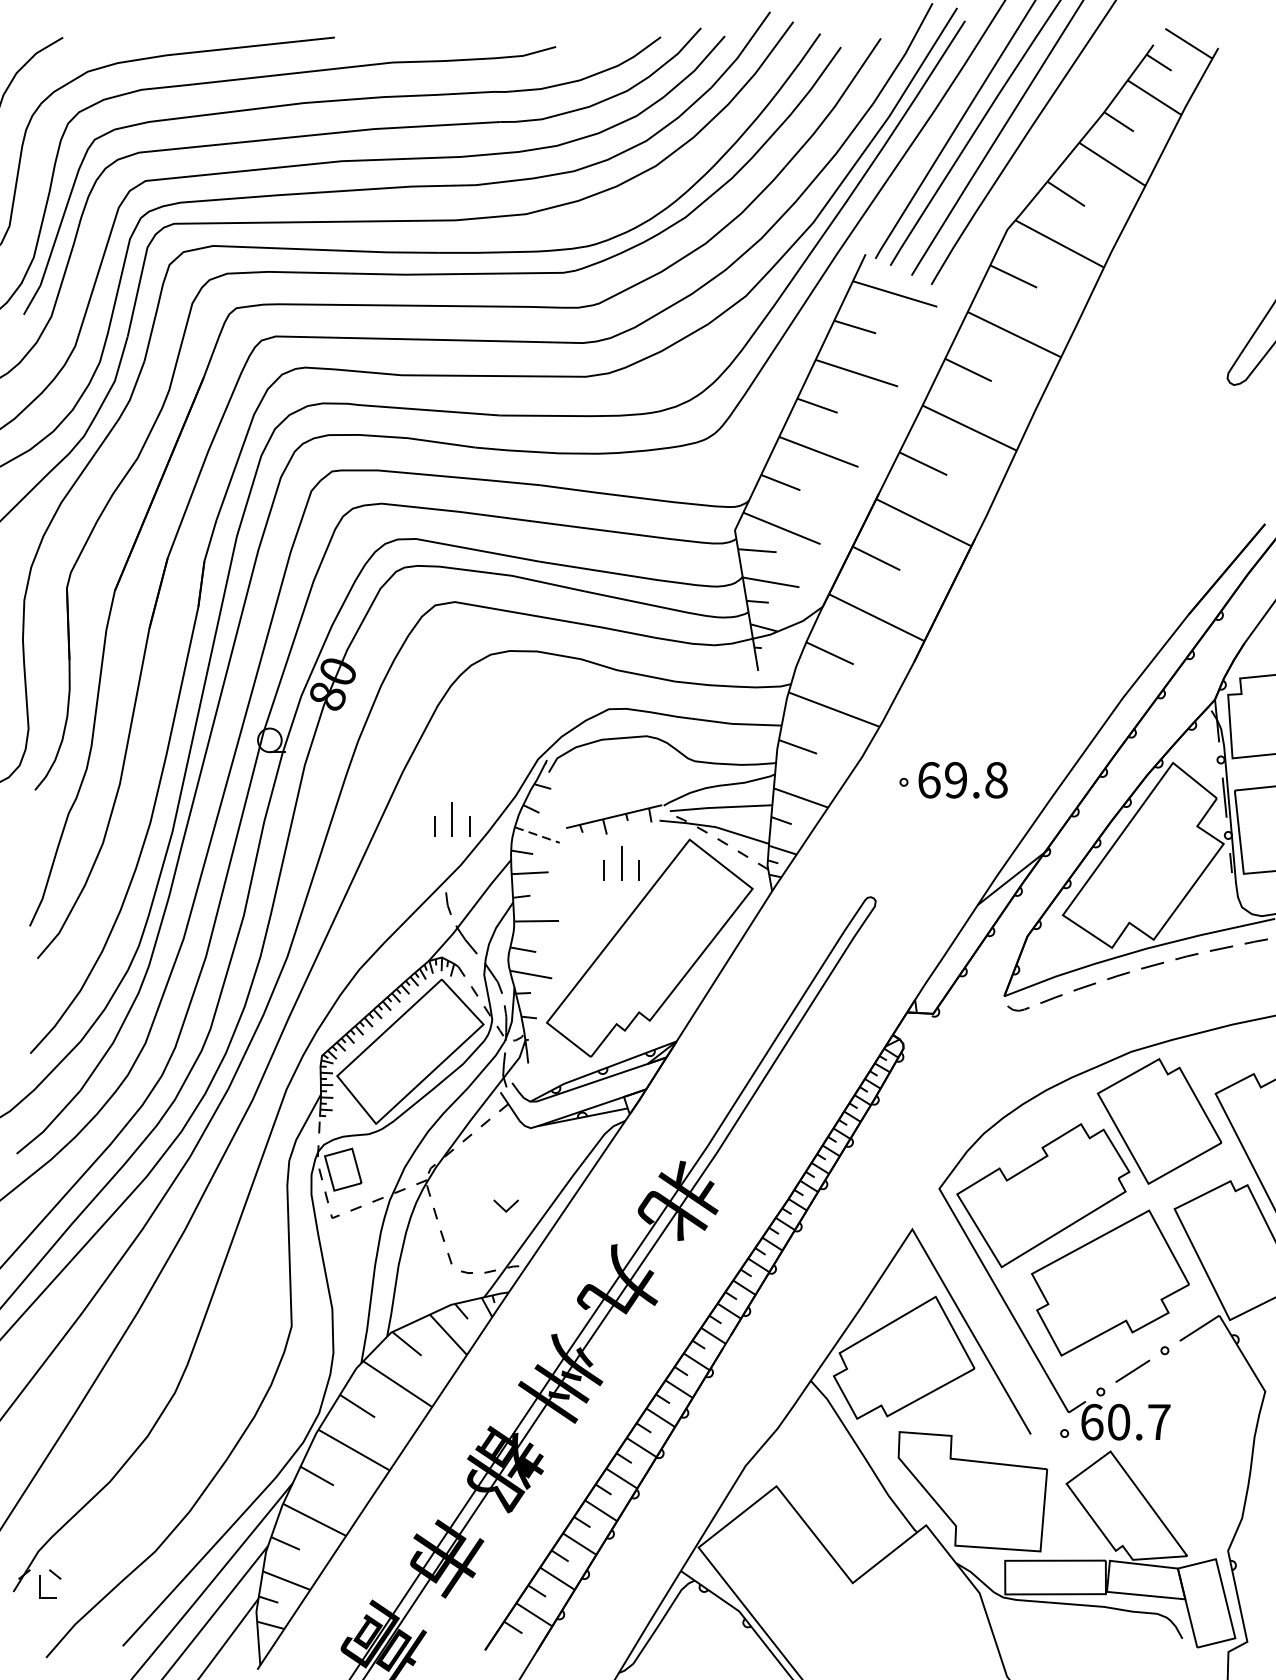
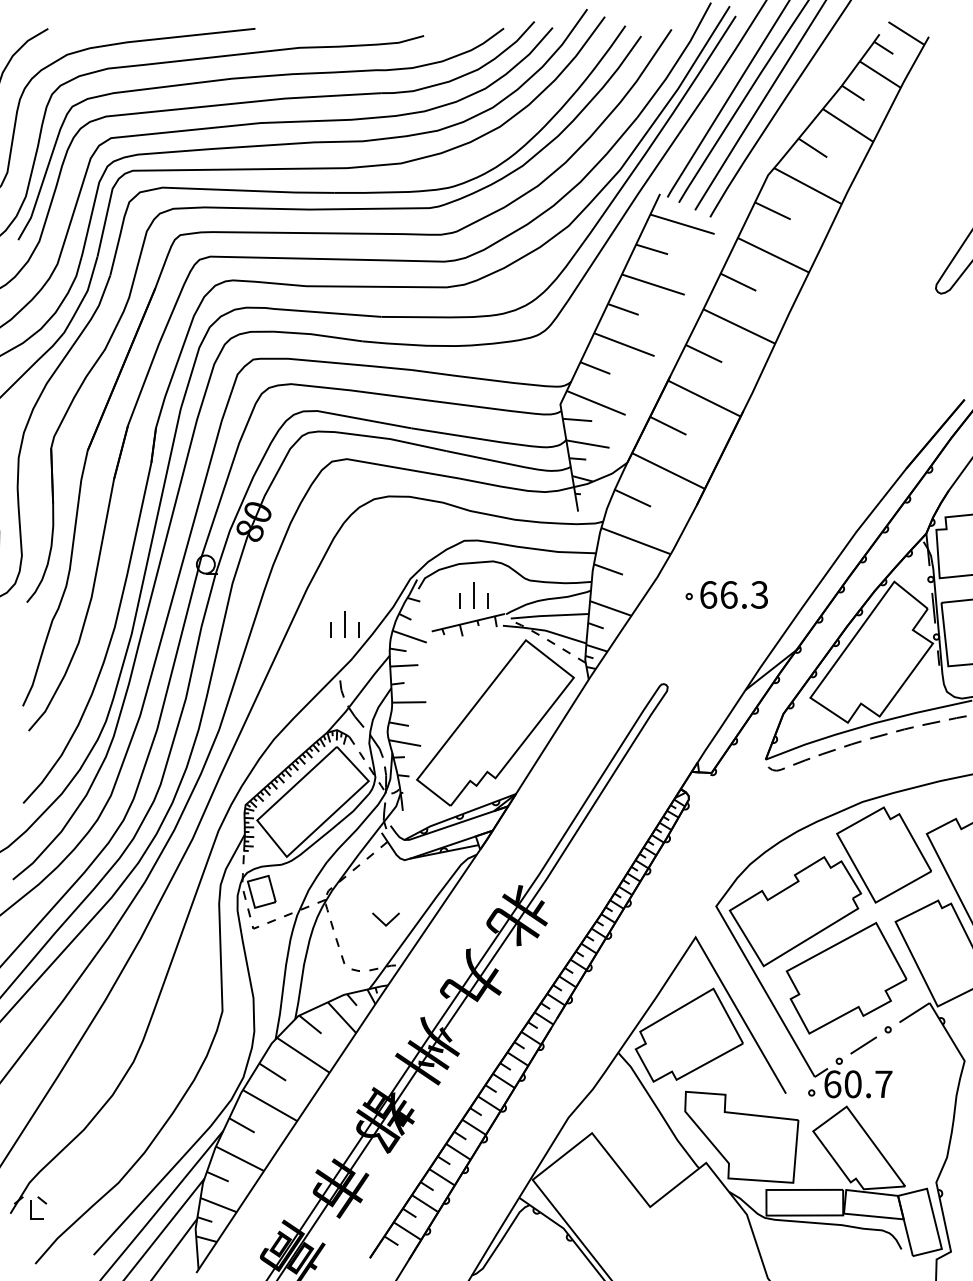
text: (976, 779) -> (744, 594), 69.8 -> 66.3
line: (538, 834) -> (410, 636), dashed -> solid
part: (620, 863) -> (473, 595), moved
part: (505, 1205) -> (385, 919), size x1.43

